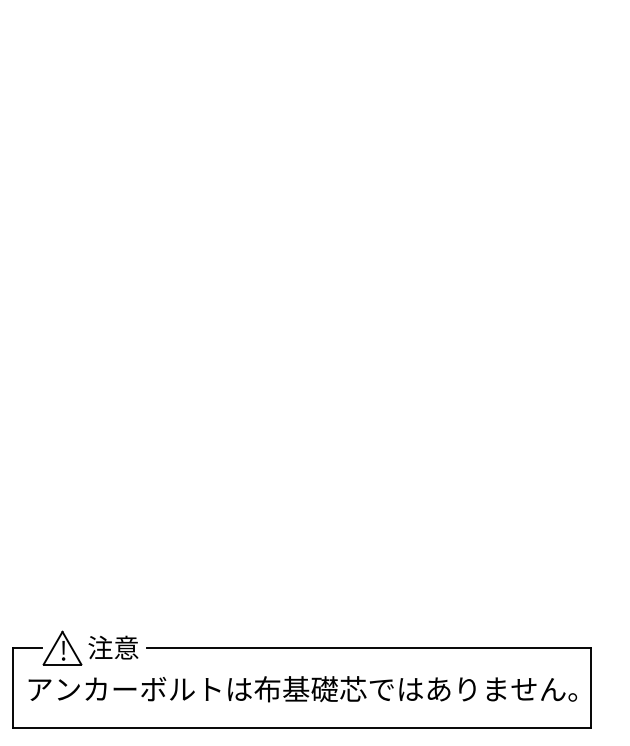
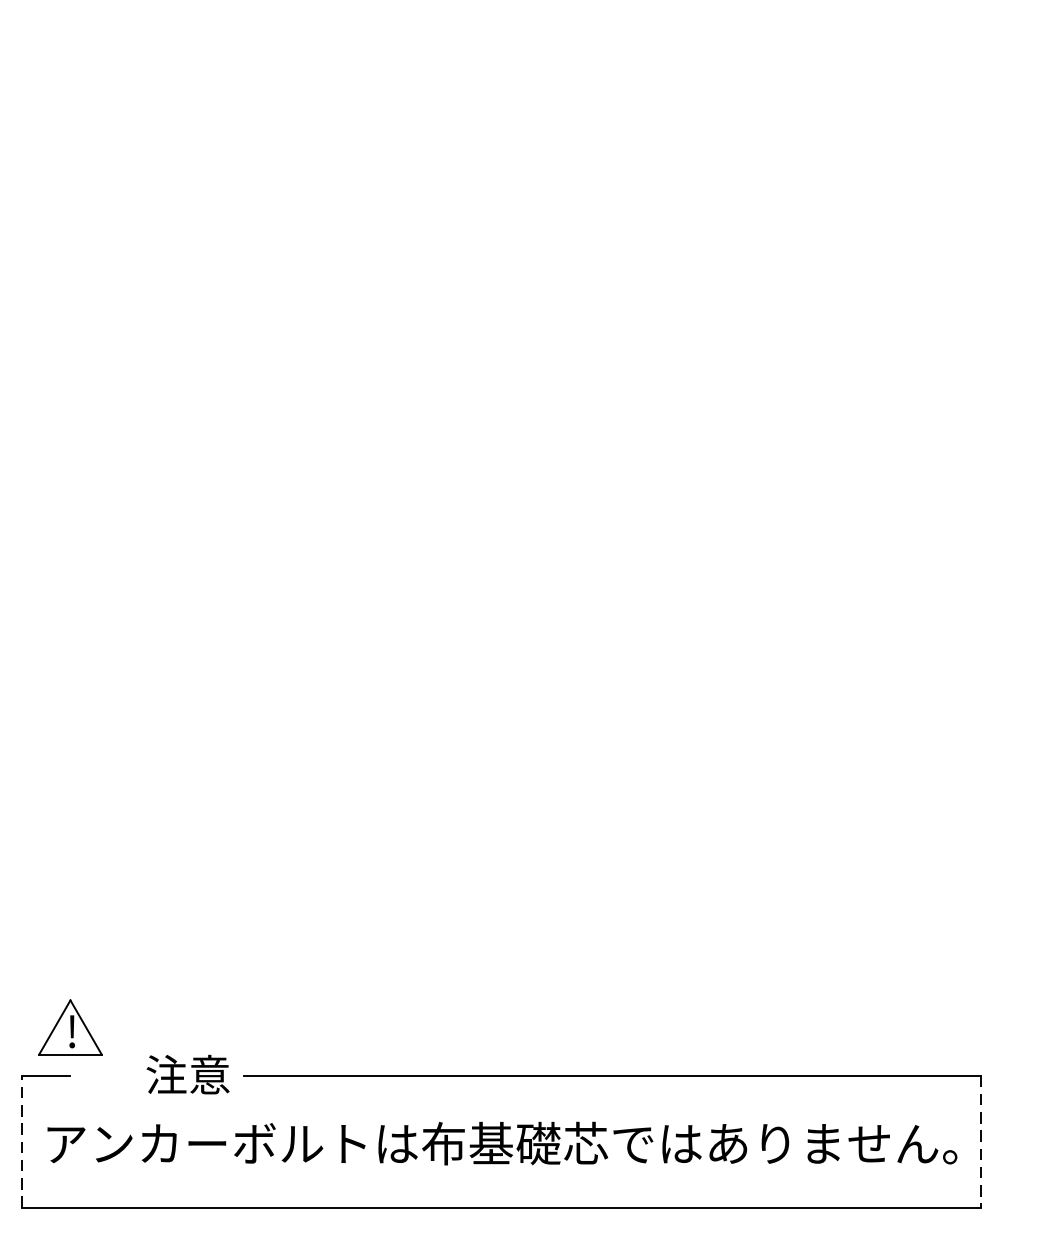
part: (62, 647) -> (70, 1026), moved
line: (13, 688) -> (22, 1142), solid -> dashed
line: (591, 688) -> (981, 1142), solid -> dashed

